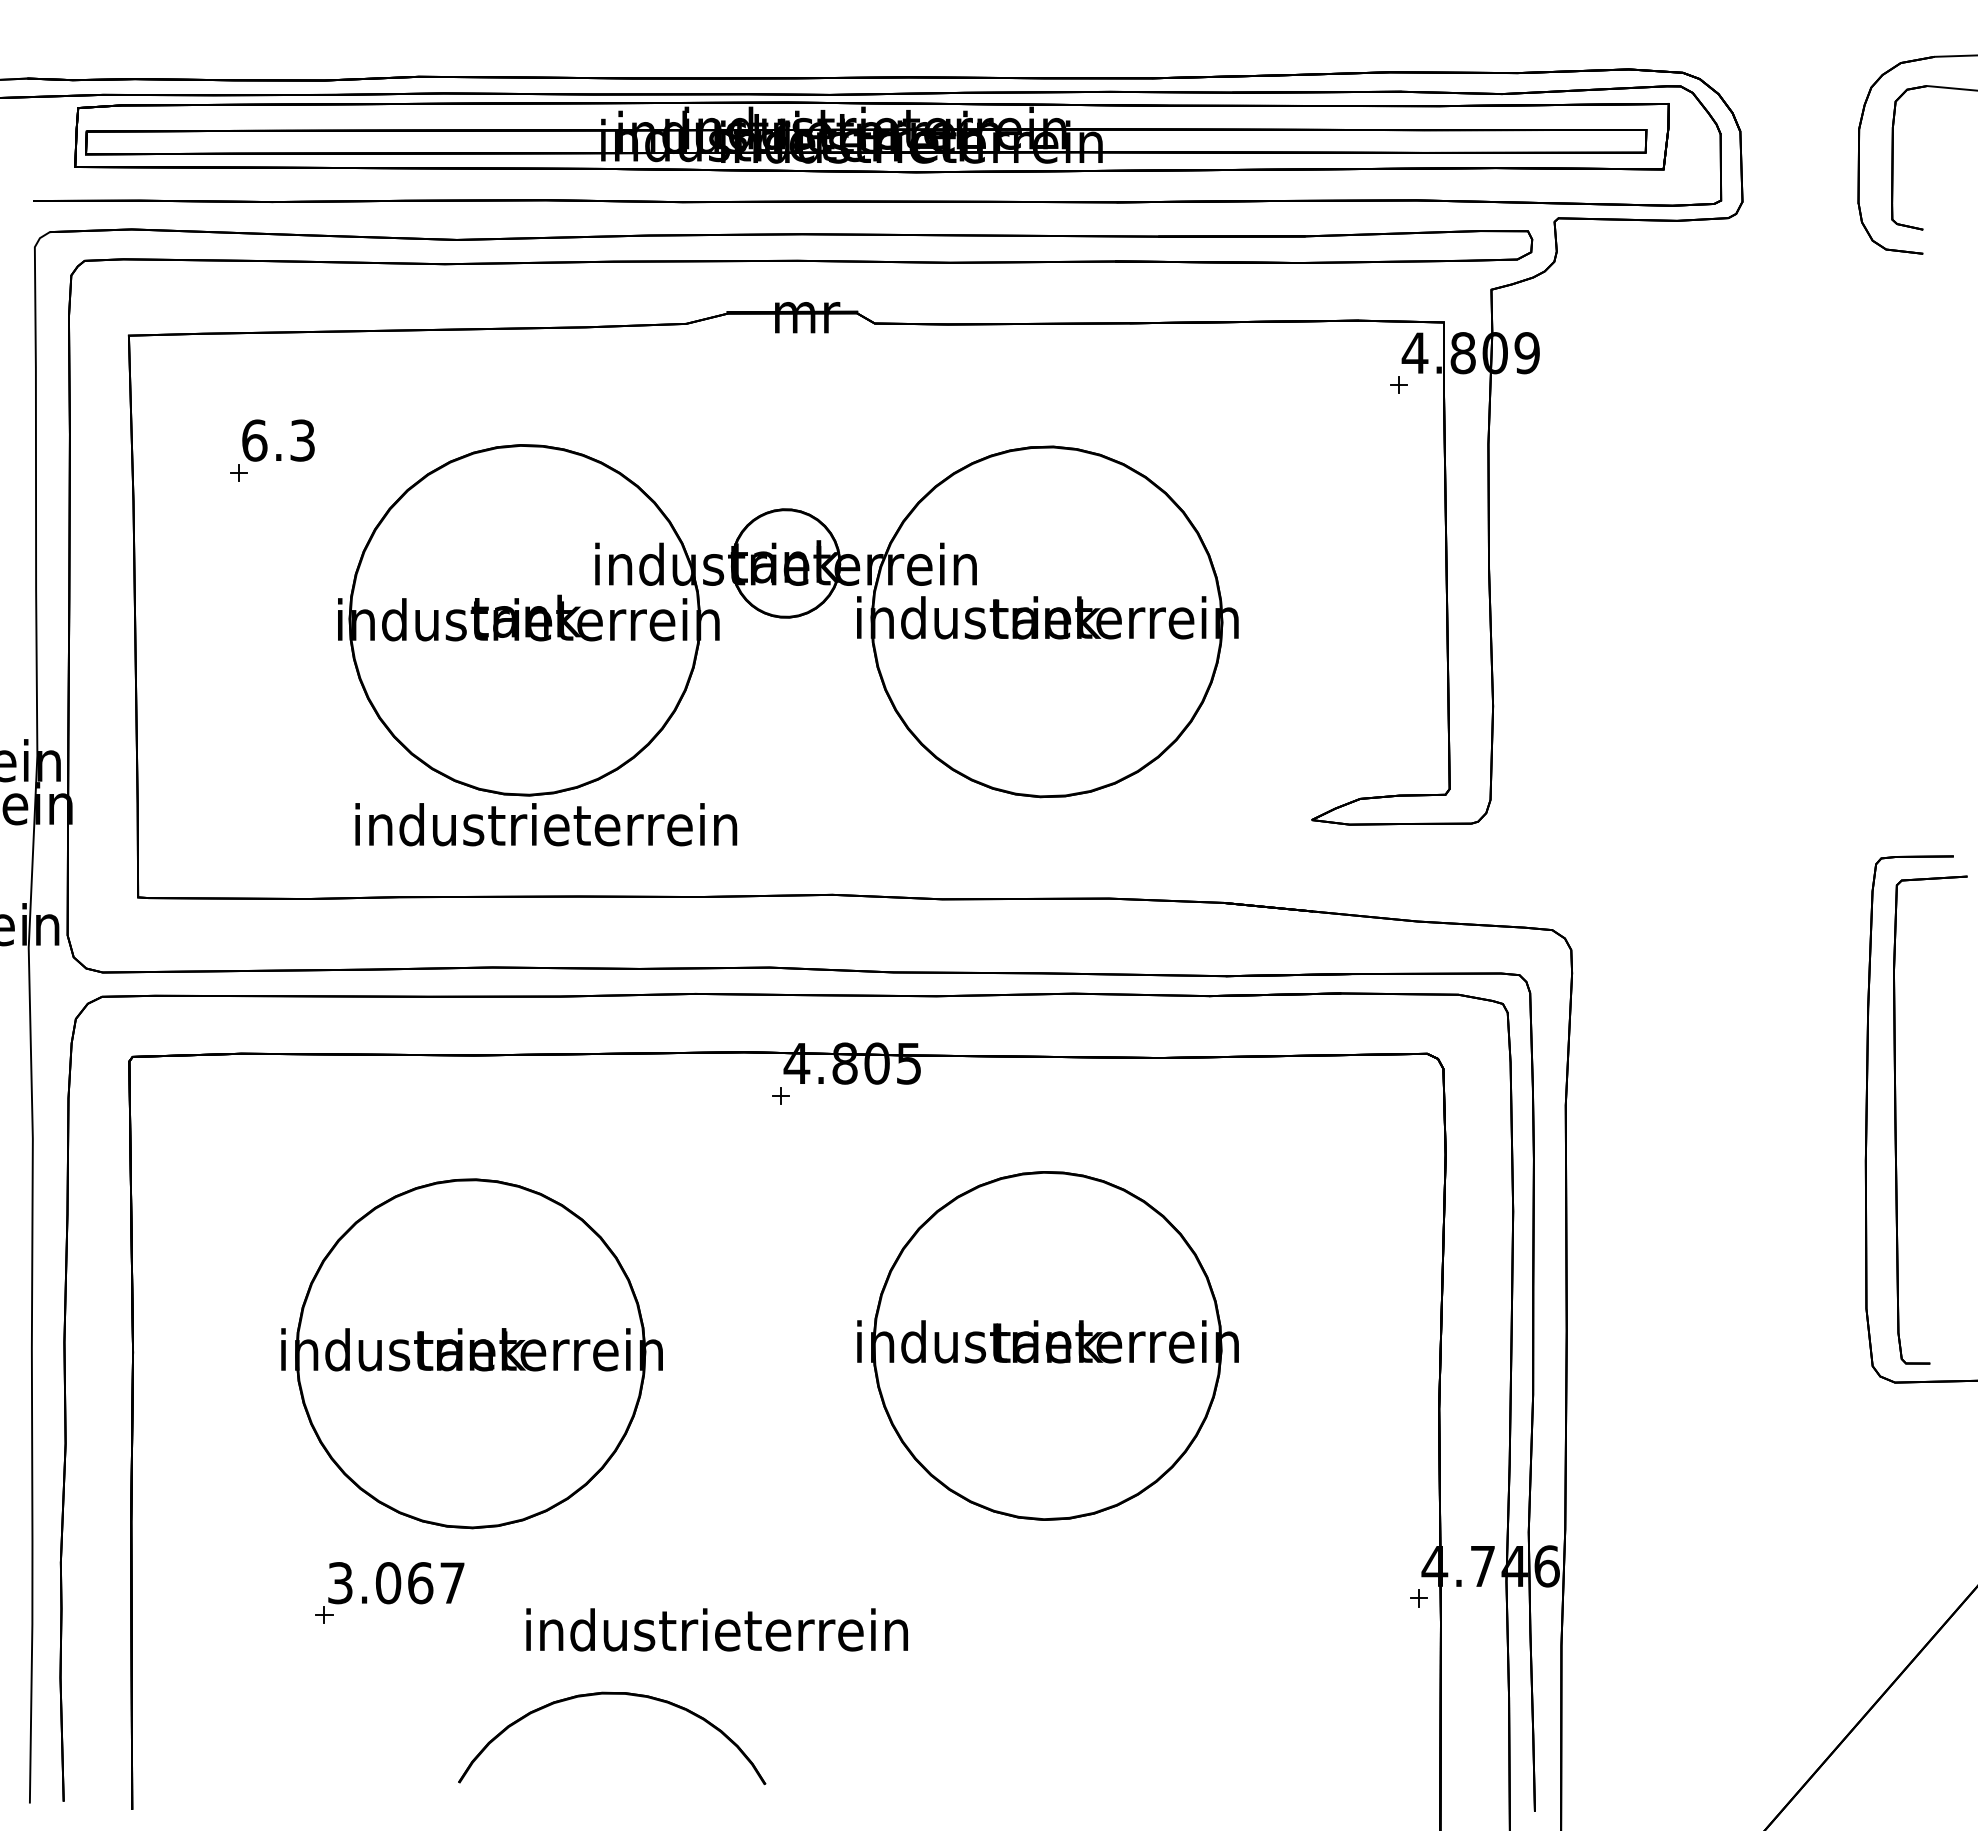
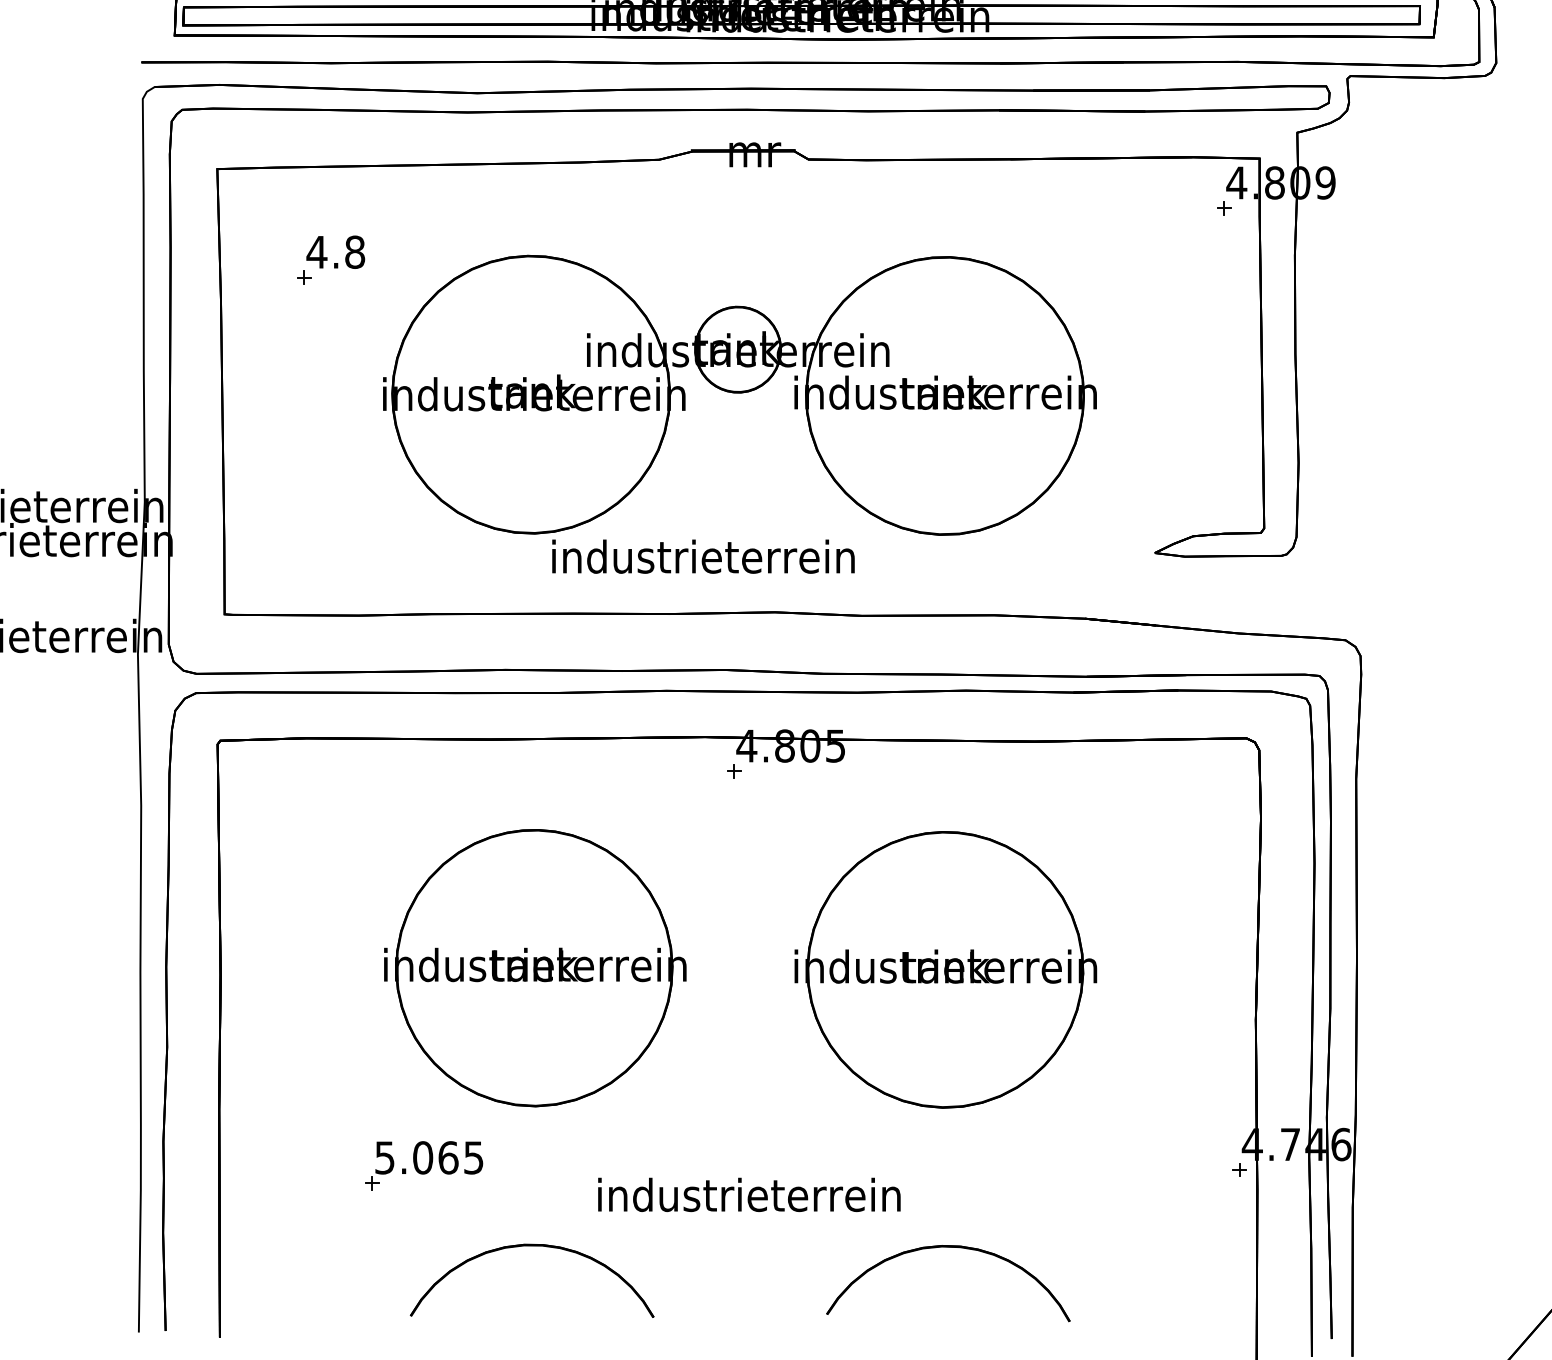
text: (278, 440) -> (335, 252), 6.3 -> 4.8
text: (546, 824) -> (703, 556), moved
part: (471, 1353) -> (534, 967), moved
text: (396, 1583) -> (429, 1158), 3.067 -> 5.065
text: (716, 1629) -> (748, 1194), moved
part: (612, 1694) -> (532, 1246), moved
part: (1051, 1696) -> (948, 1247), added

